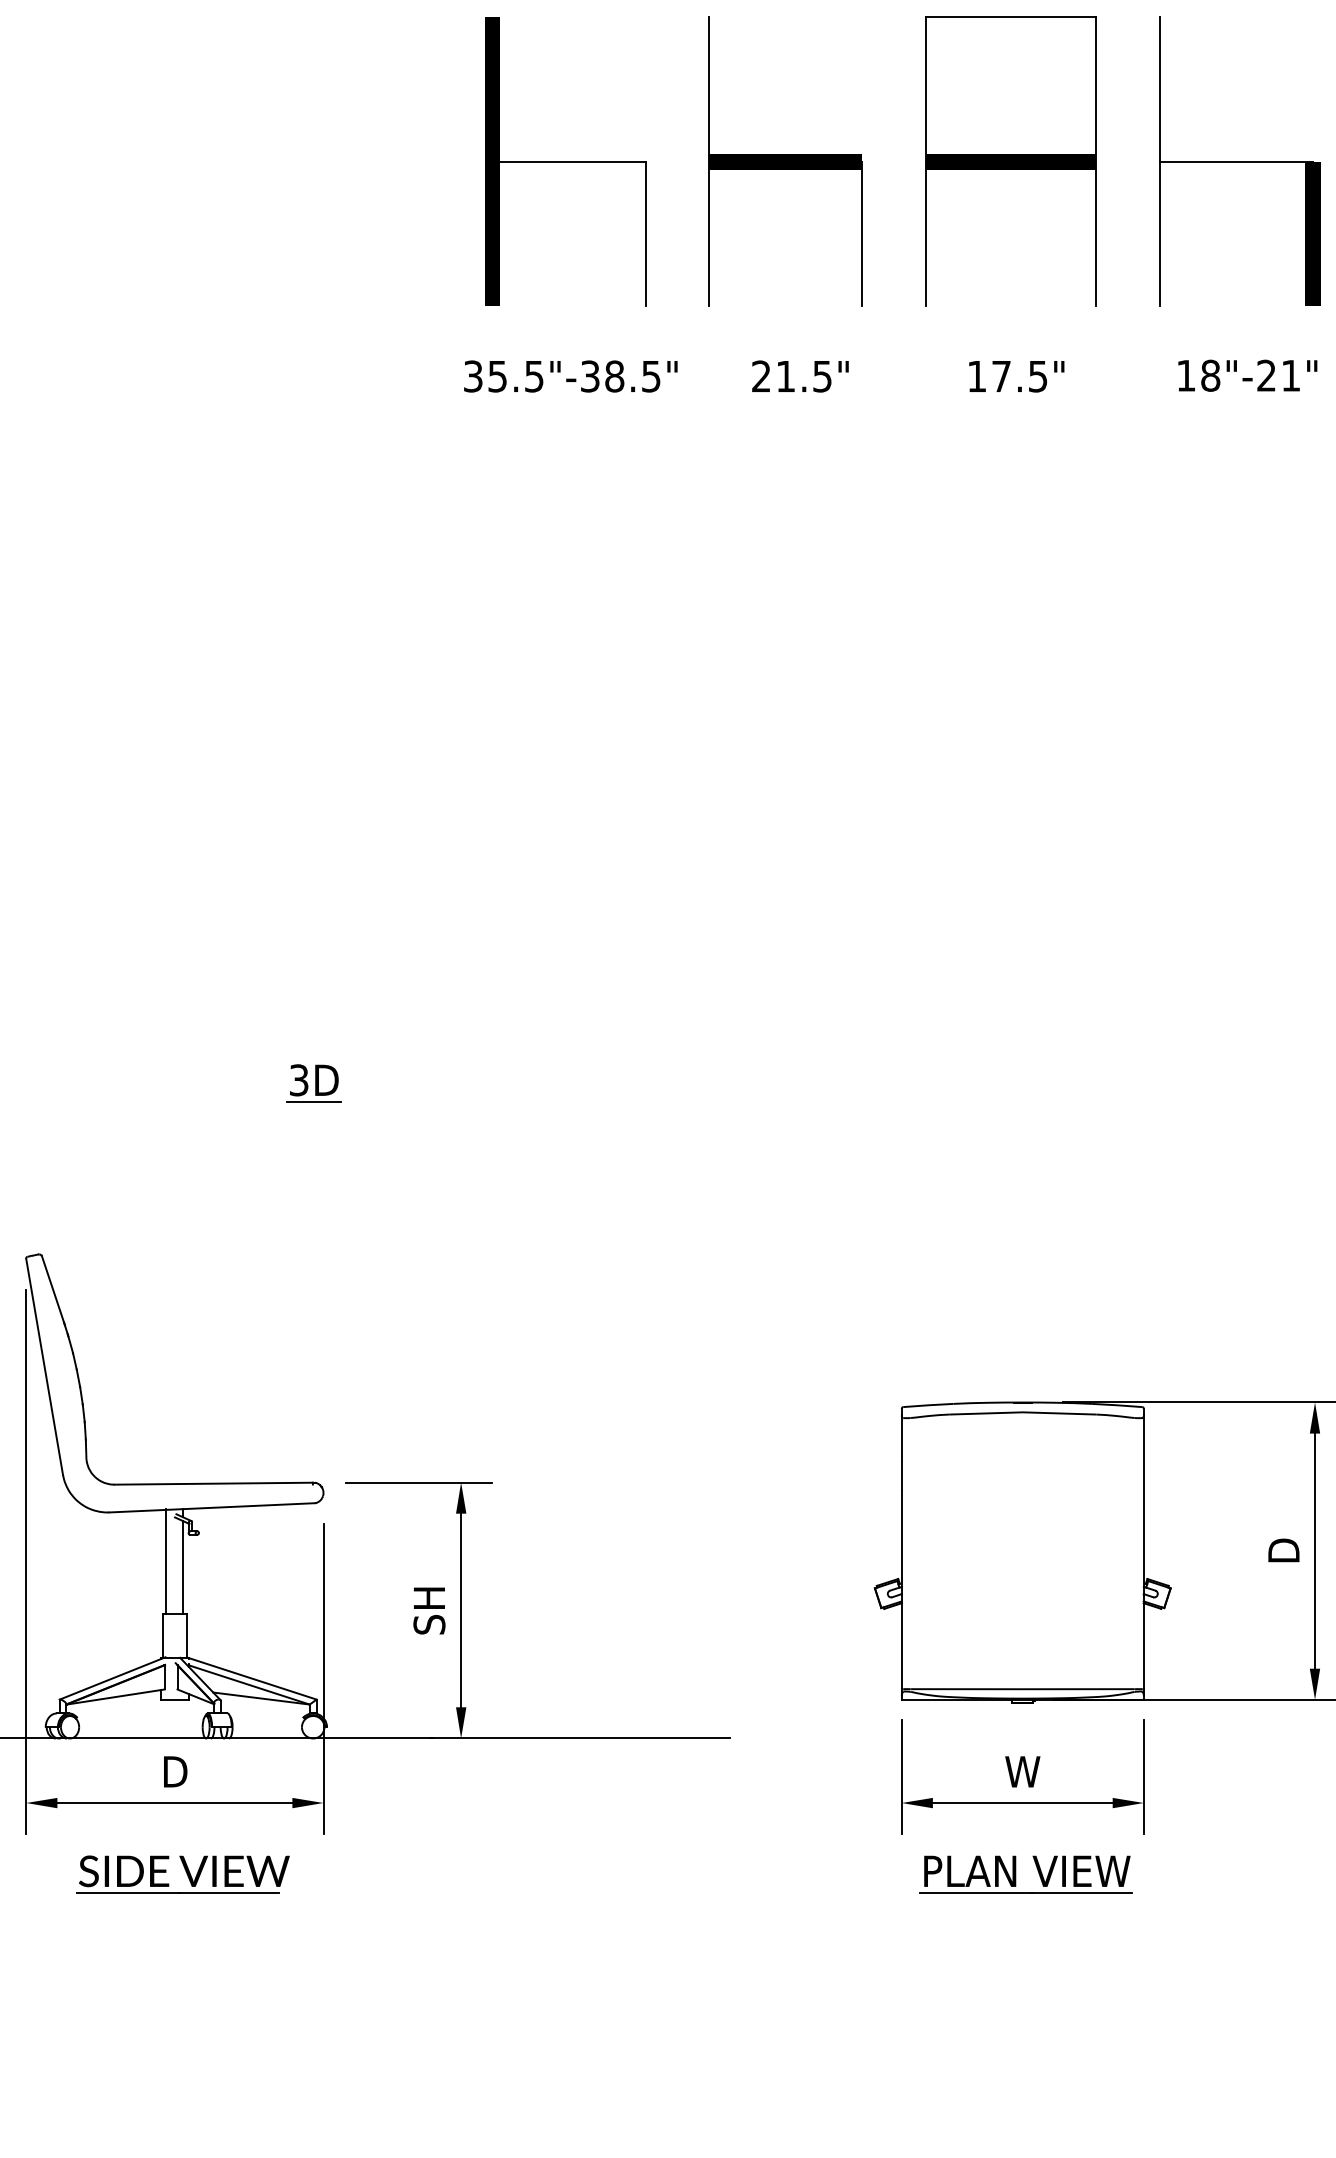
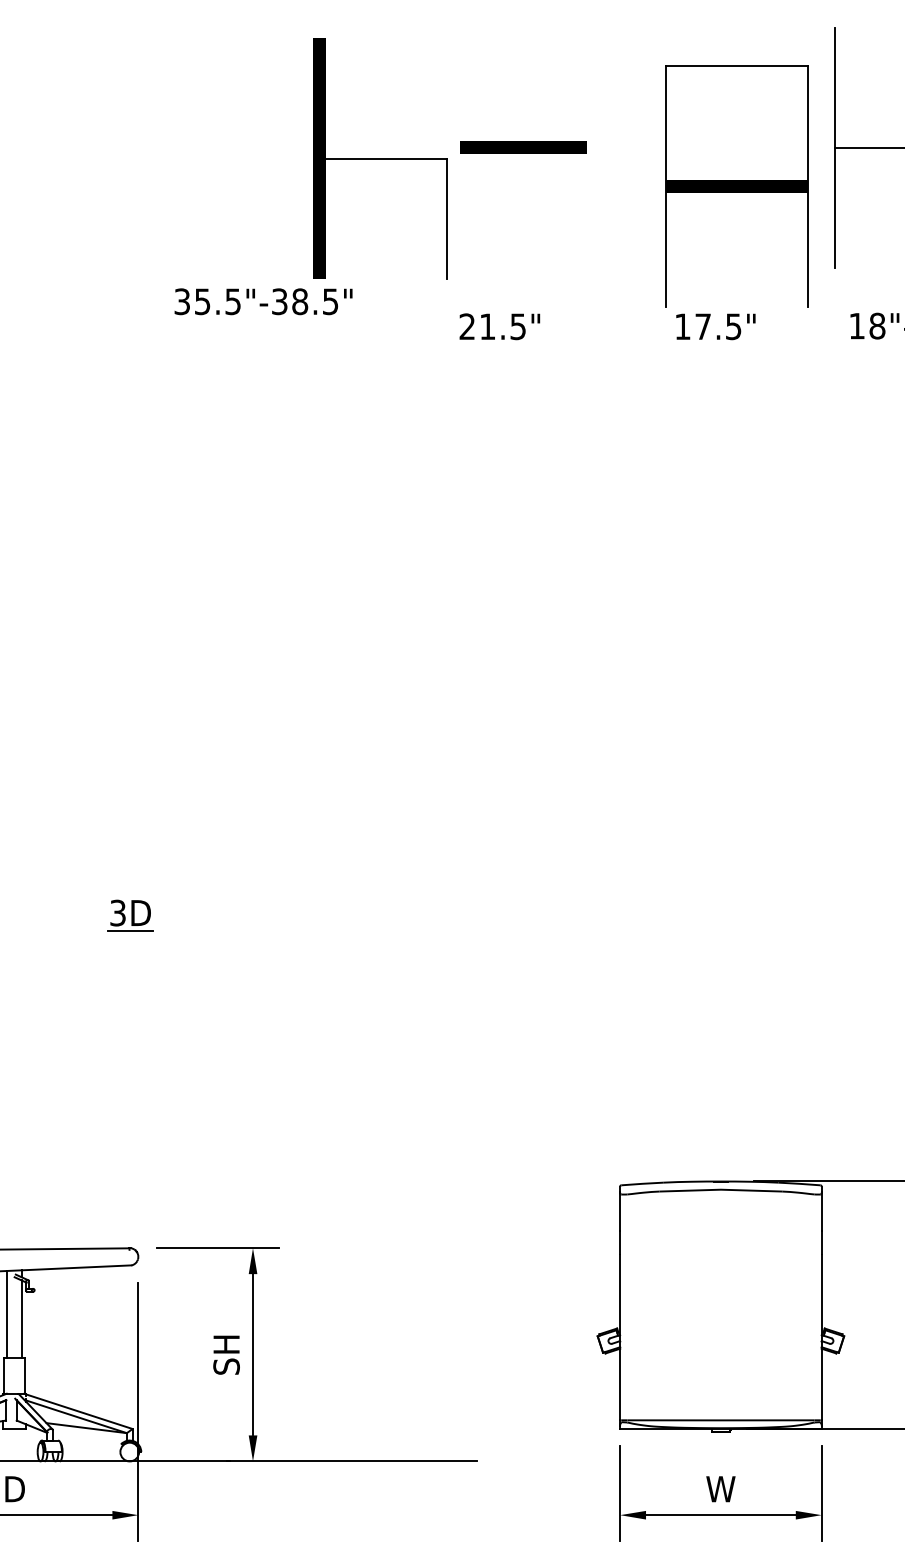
part: (565, 161) -> (379, 158), moved
line: (709, 161) -> (459, 147), removed
part: (1010, 161) -> (736, 185), moved
line: (862, 233) -> (587, 207), removed
text: (570, 376) -> (263, 301), moved
text: (800, 376) -> (499, 326), moved

